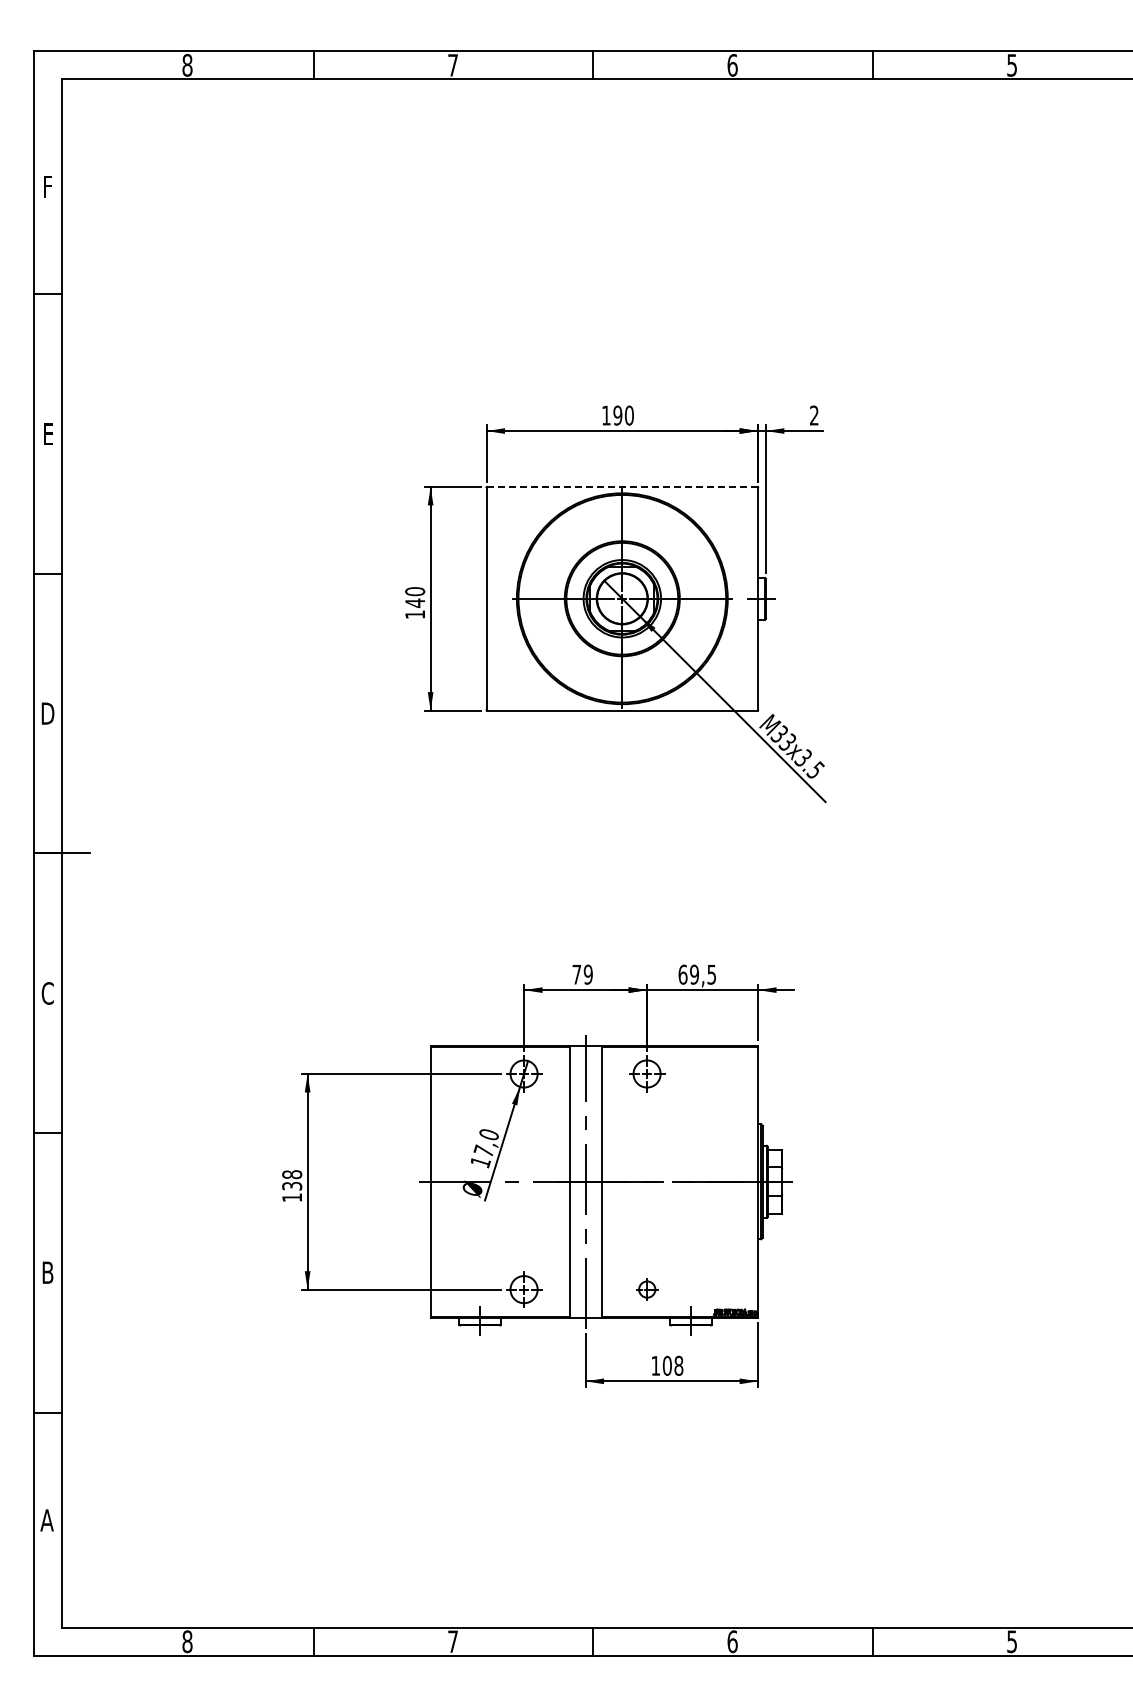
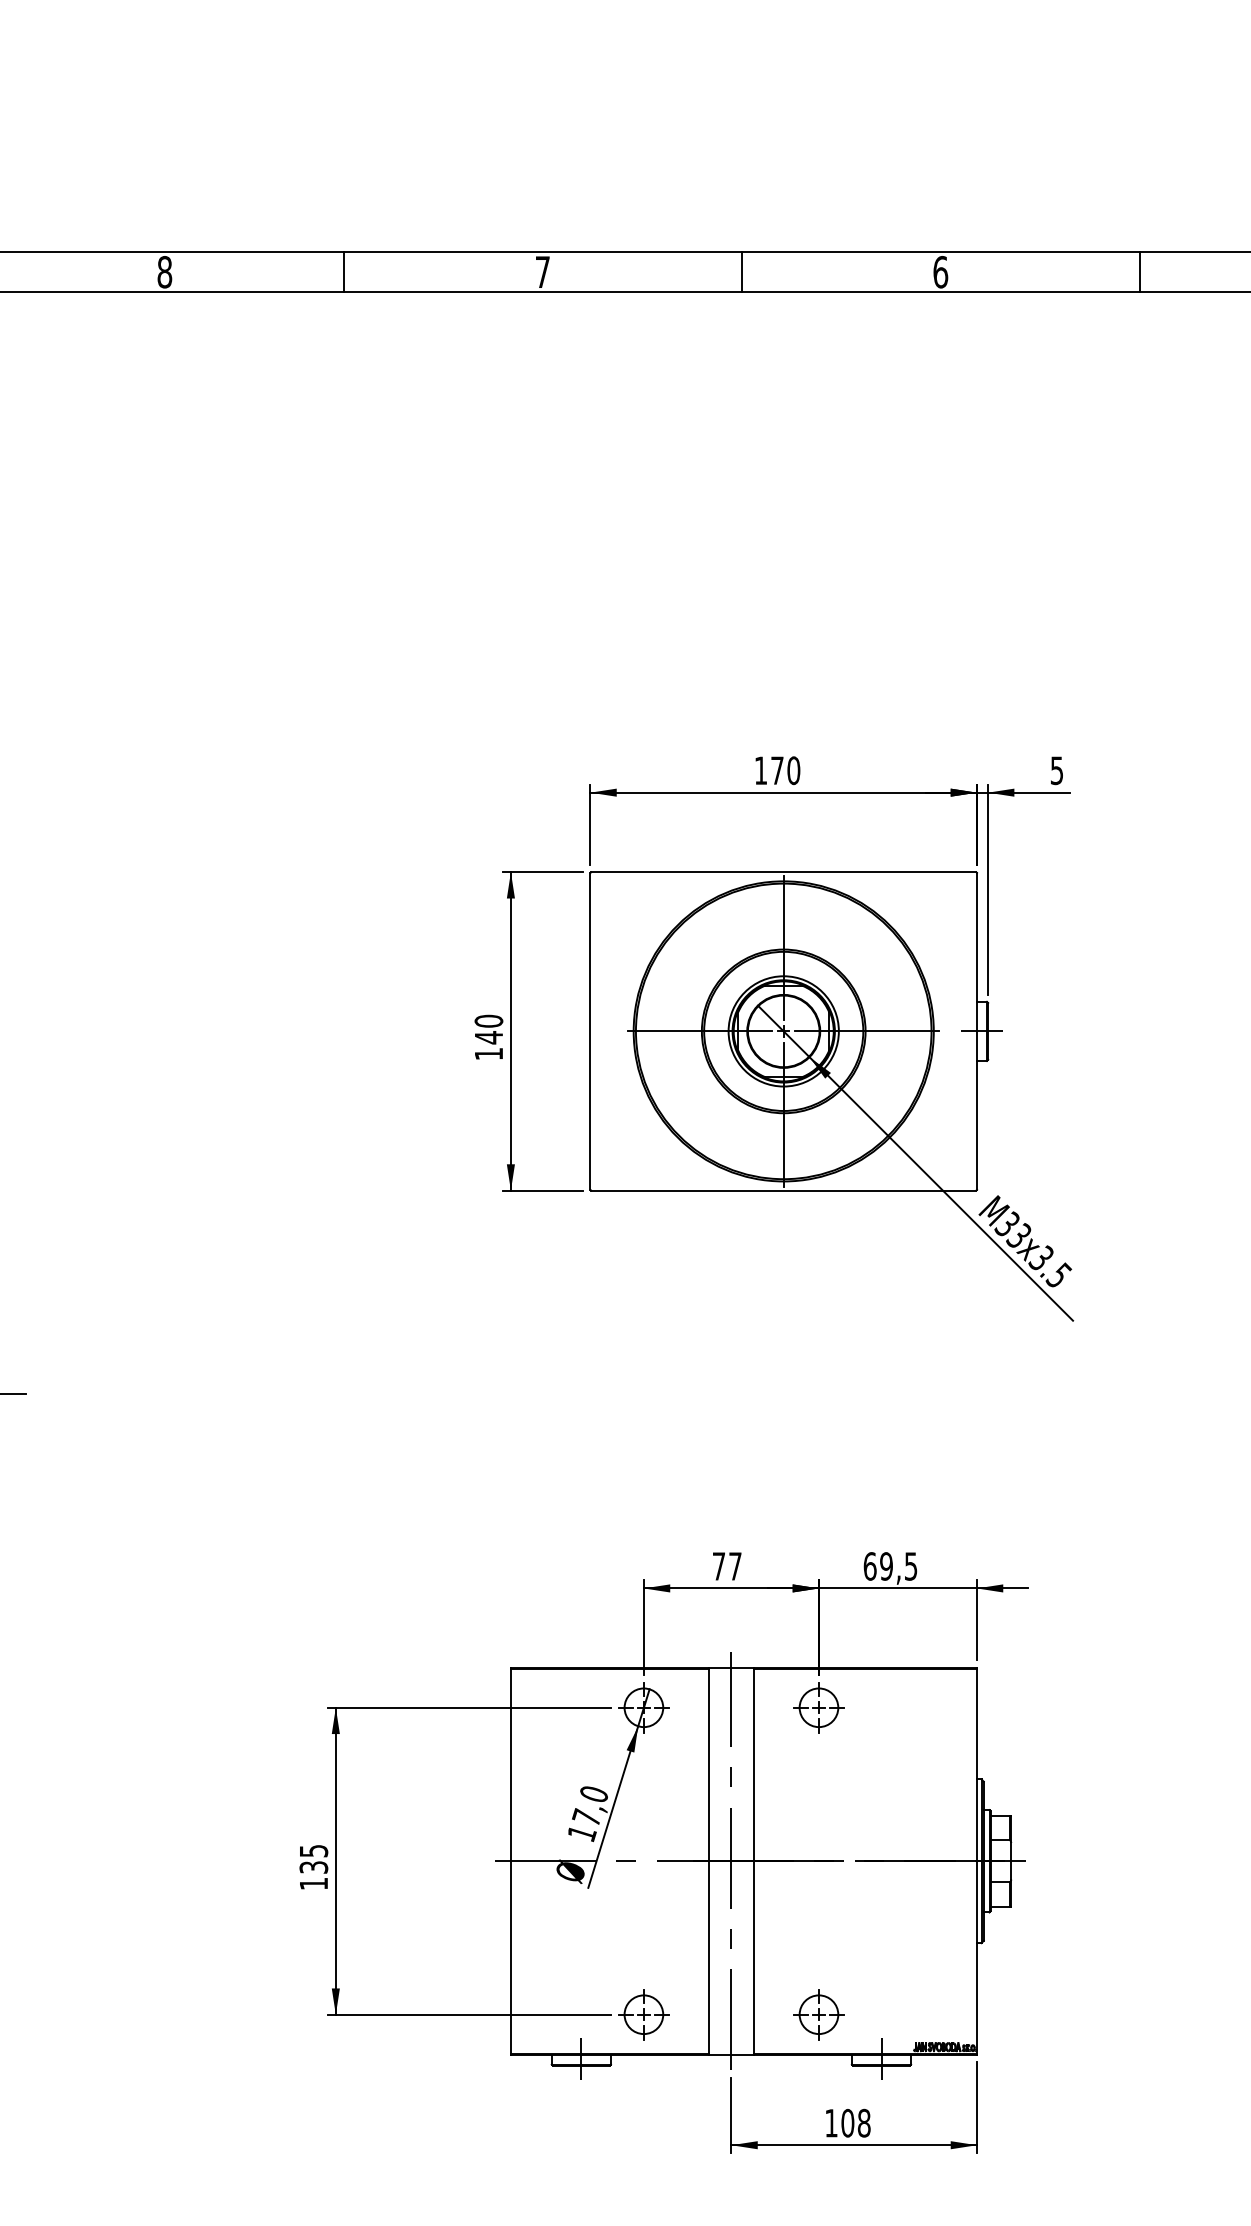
text: (617, 415) -> (776, 770), 190 -> 170
text: (814, 415) -> (1057, 770), 2 -> 5
line: (622, 486) -> (783, 871), dashed -> solid
text: (587, 974) -> (734, 1566), 79 -> 77
text: (292, 1174) -> (314, 1850), 138 -> 135
part: (647, 1289) -> (819, 2014), size x1.67

